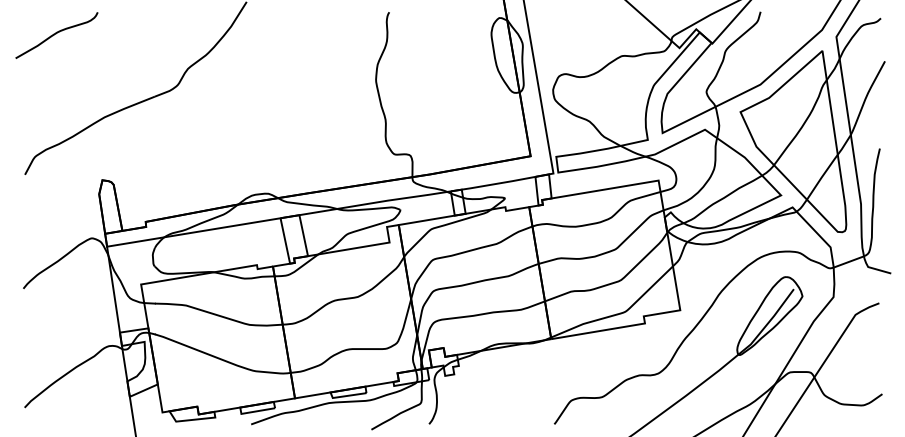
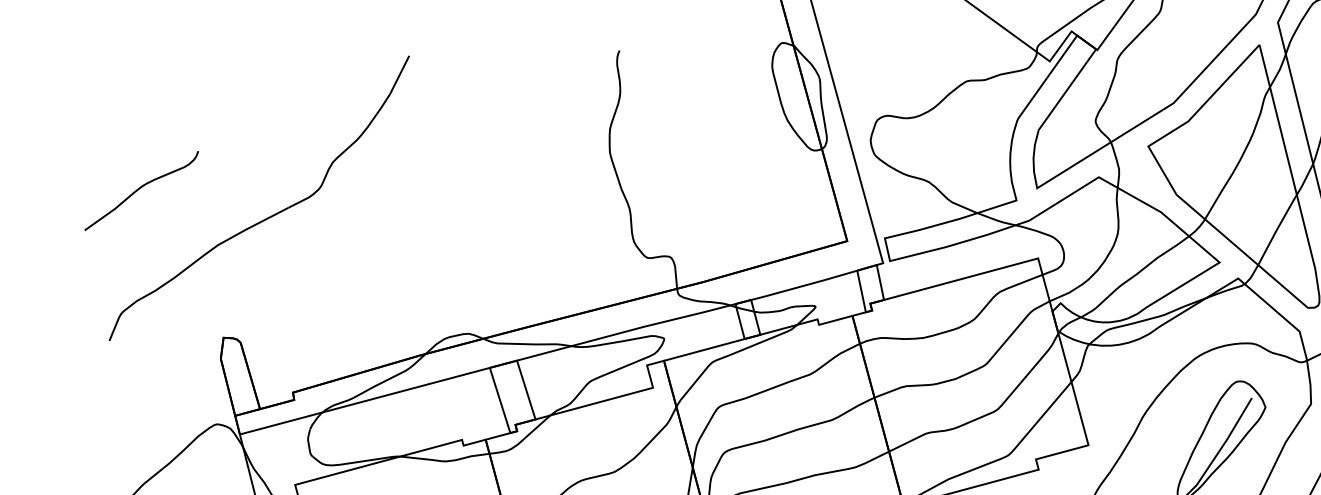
curve: (56, 34) -> (141, 189), moved

